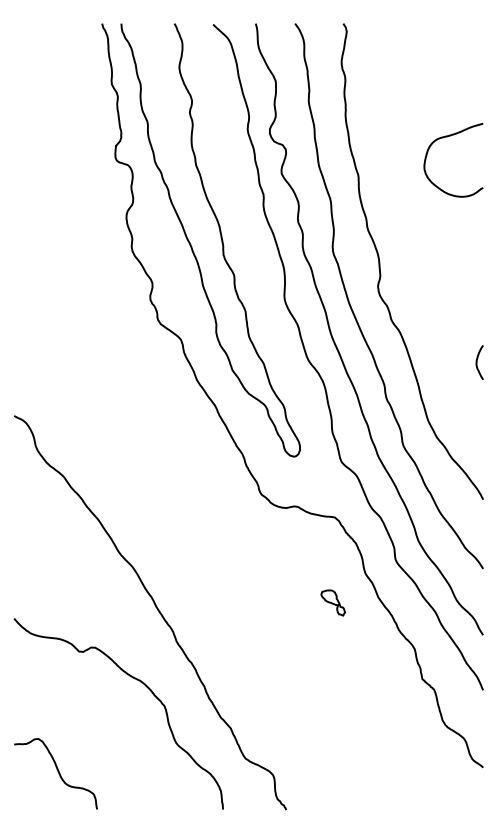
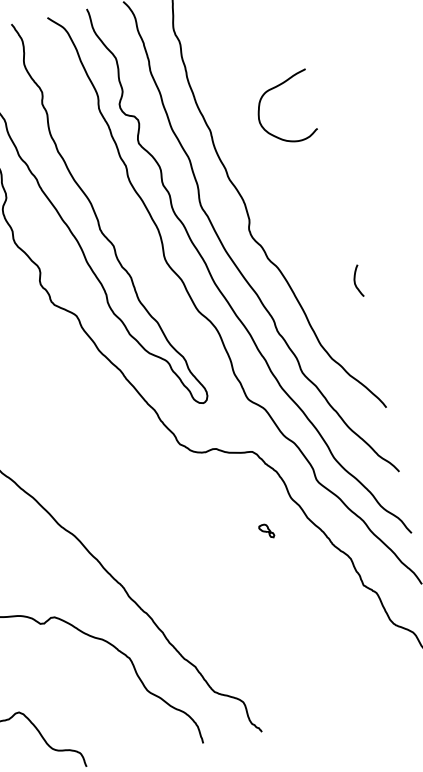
curve: (447, 137) -> (275, 88), moved
part: (332, 602) -> (266, 531), size x0.6

